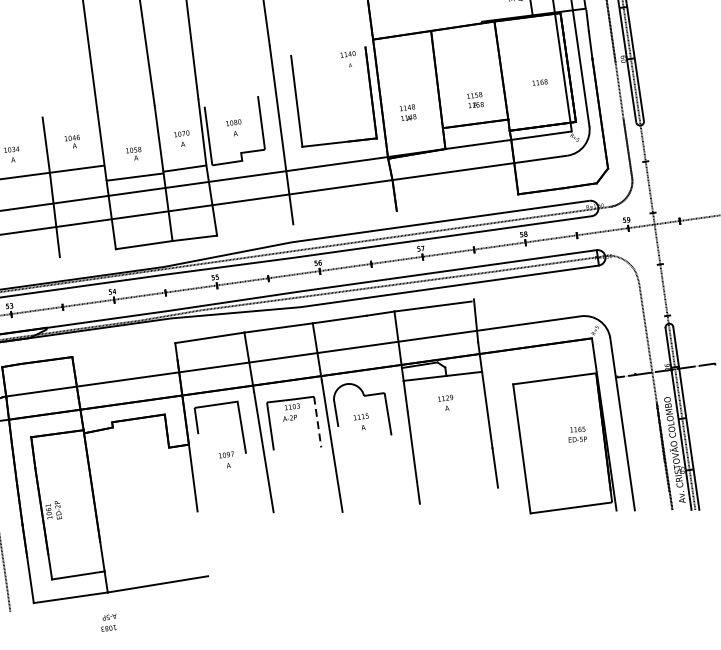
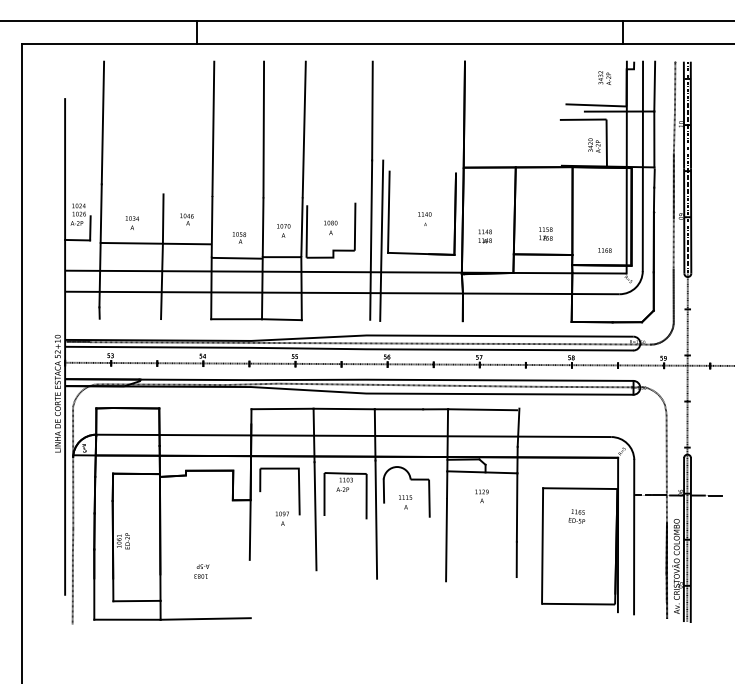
text: (348, 58) -> (424, 218), moved
text: (539, 82) -> (604, 250), moved
line: (293, 134) -> (381, 240), added
line: (317, 421) -> (366, 496), dashed -> solid
text: (576, 434) -> (576, 516), moved
text: (108, 622) -> (201, 571), moved

